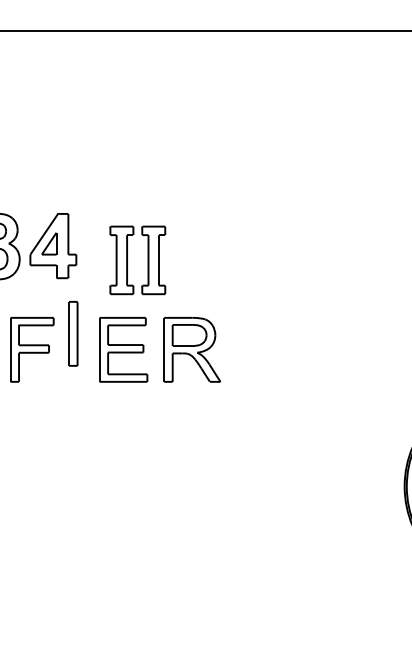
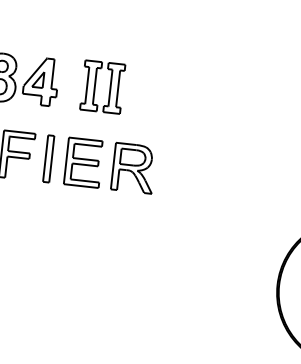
part: (127, 260) -> (95, 86), moved
part: (73, 333) -> (48, 158), moved

